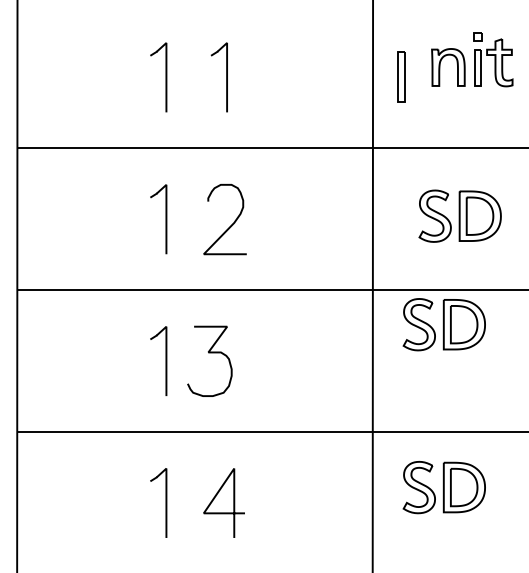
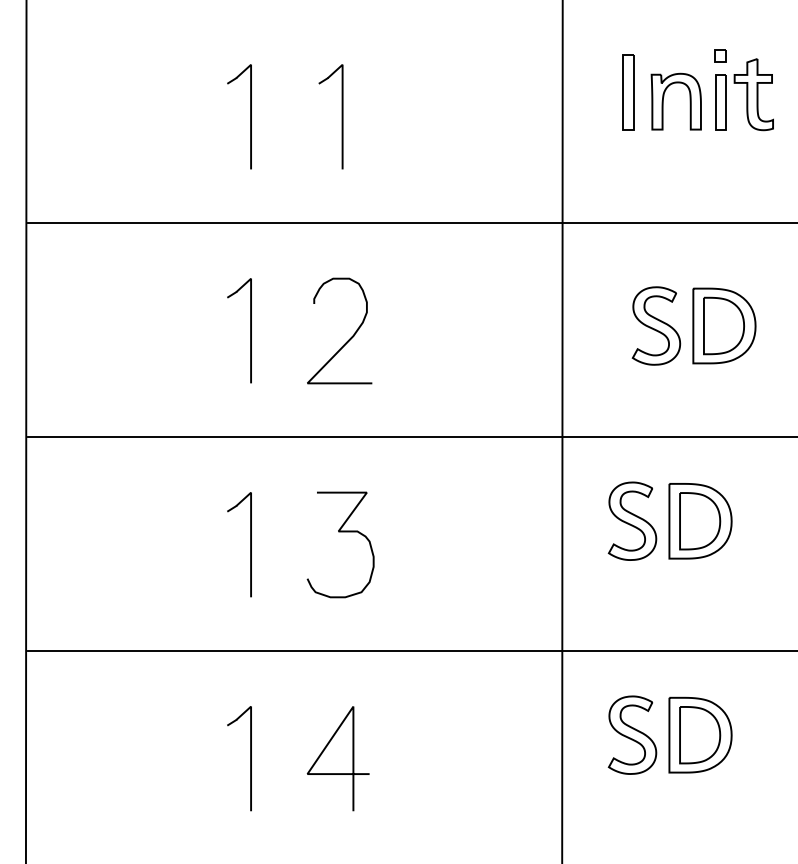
part: (401, 76) -> (628, 91), moved
part: (443, 324) -> (668, 520), moved
curve: (209, 353) -> (340, 533), moved

